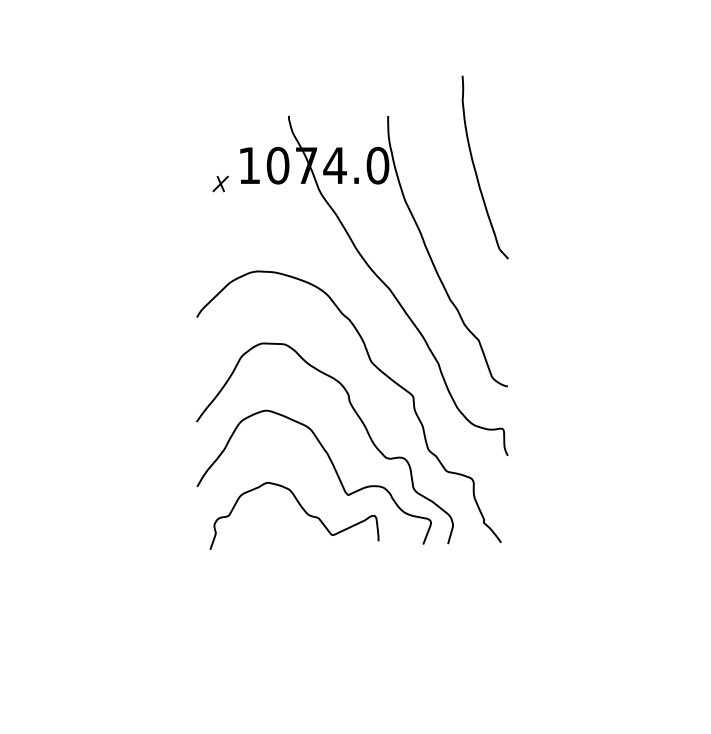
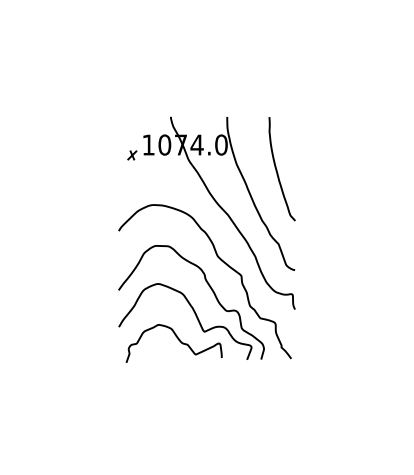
curve: (476, 168) -> (277, 169), moved

